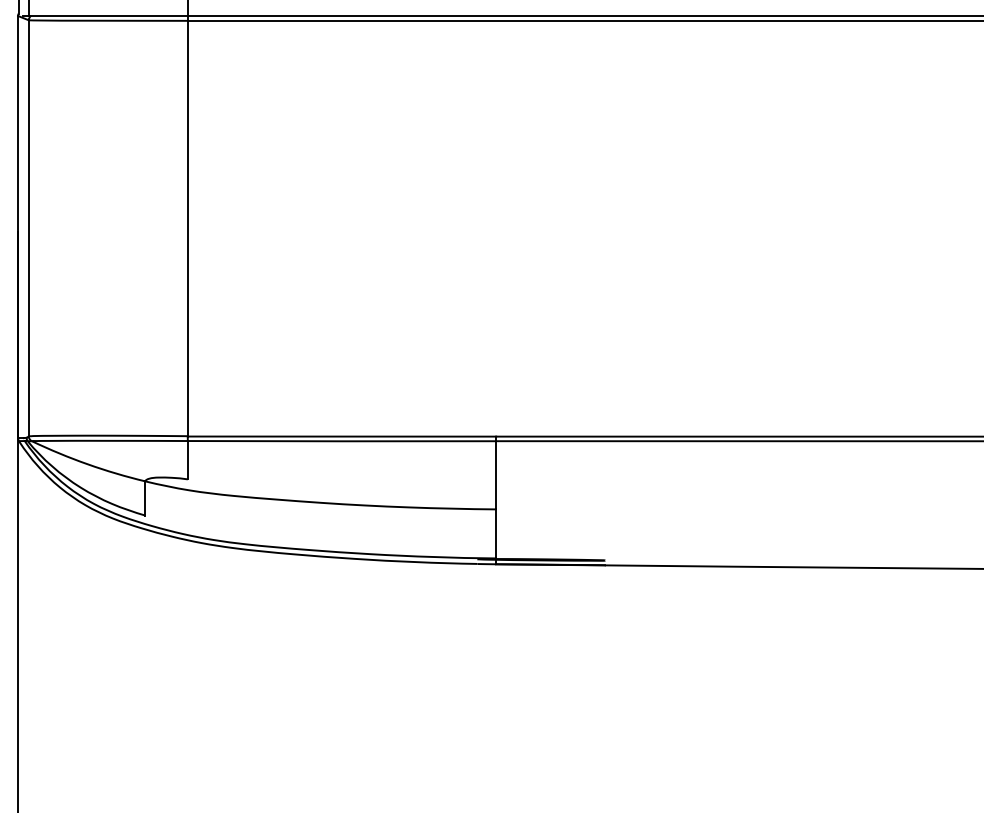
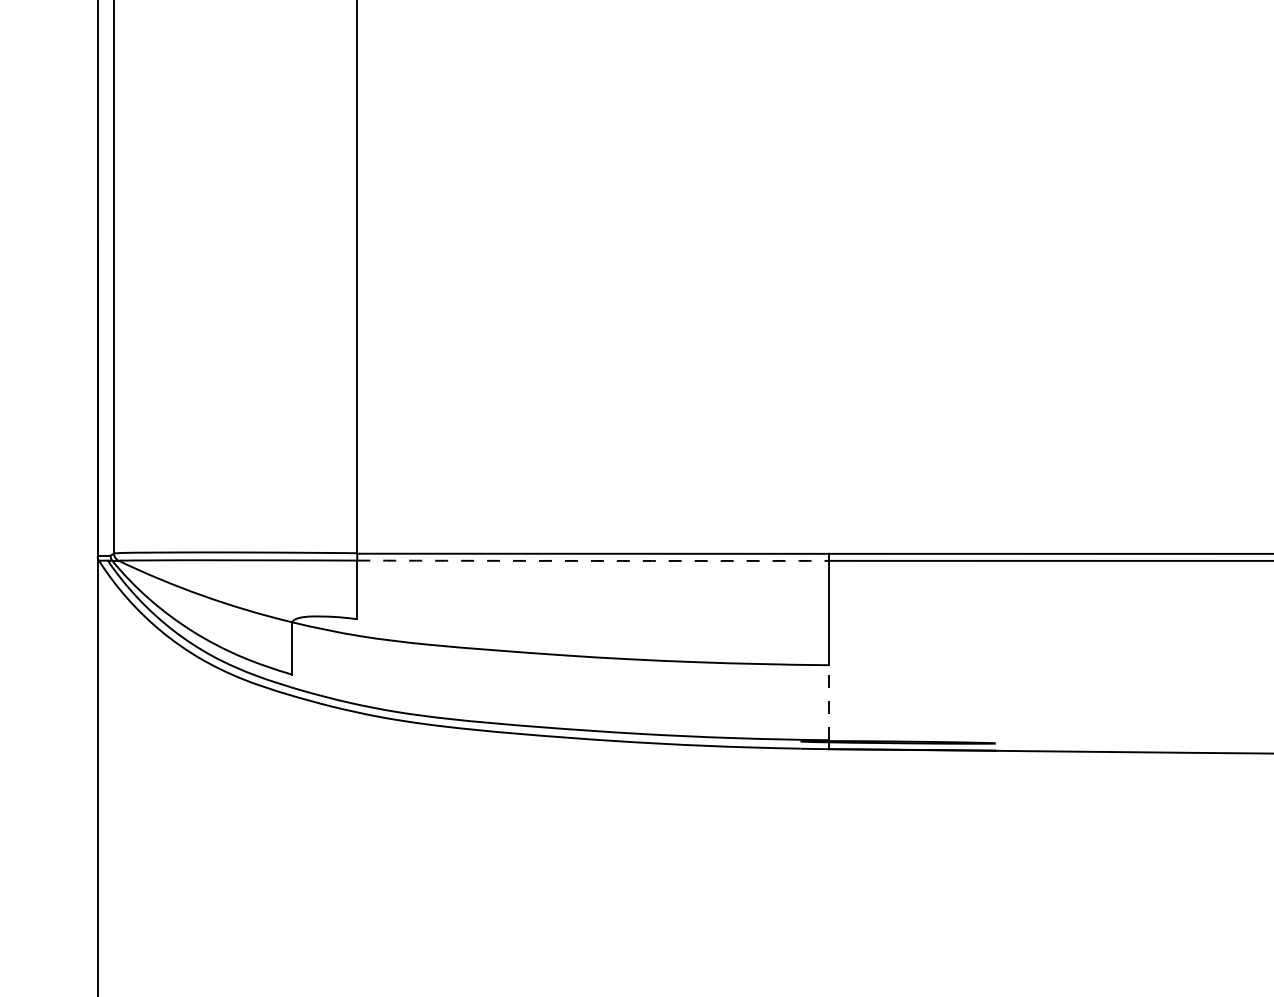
arc: (342, 441) -> (593, 561), solid -> dashed
line: (496, 533) -> (829, 702), solid -> dashed

